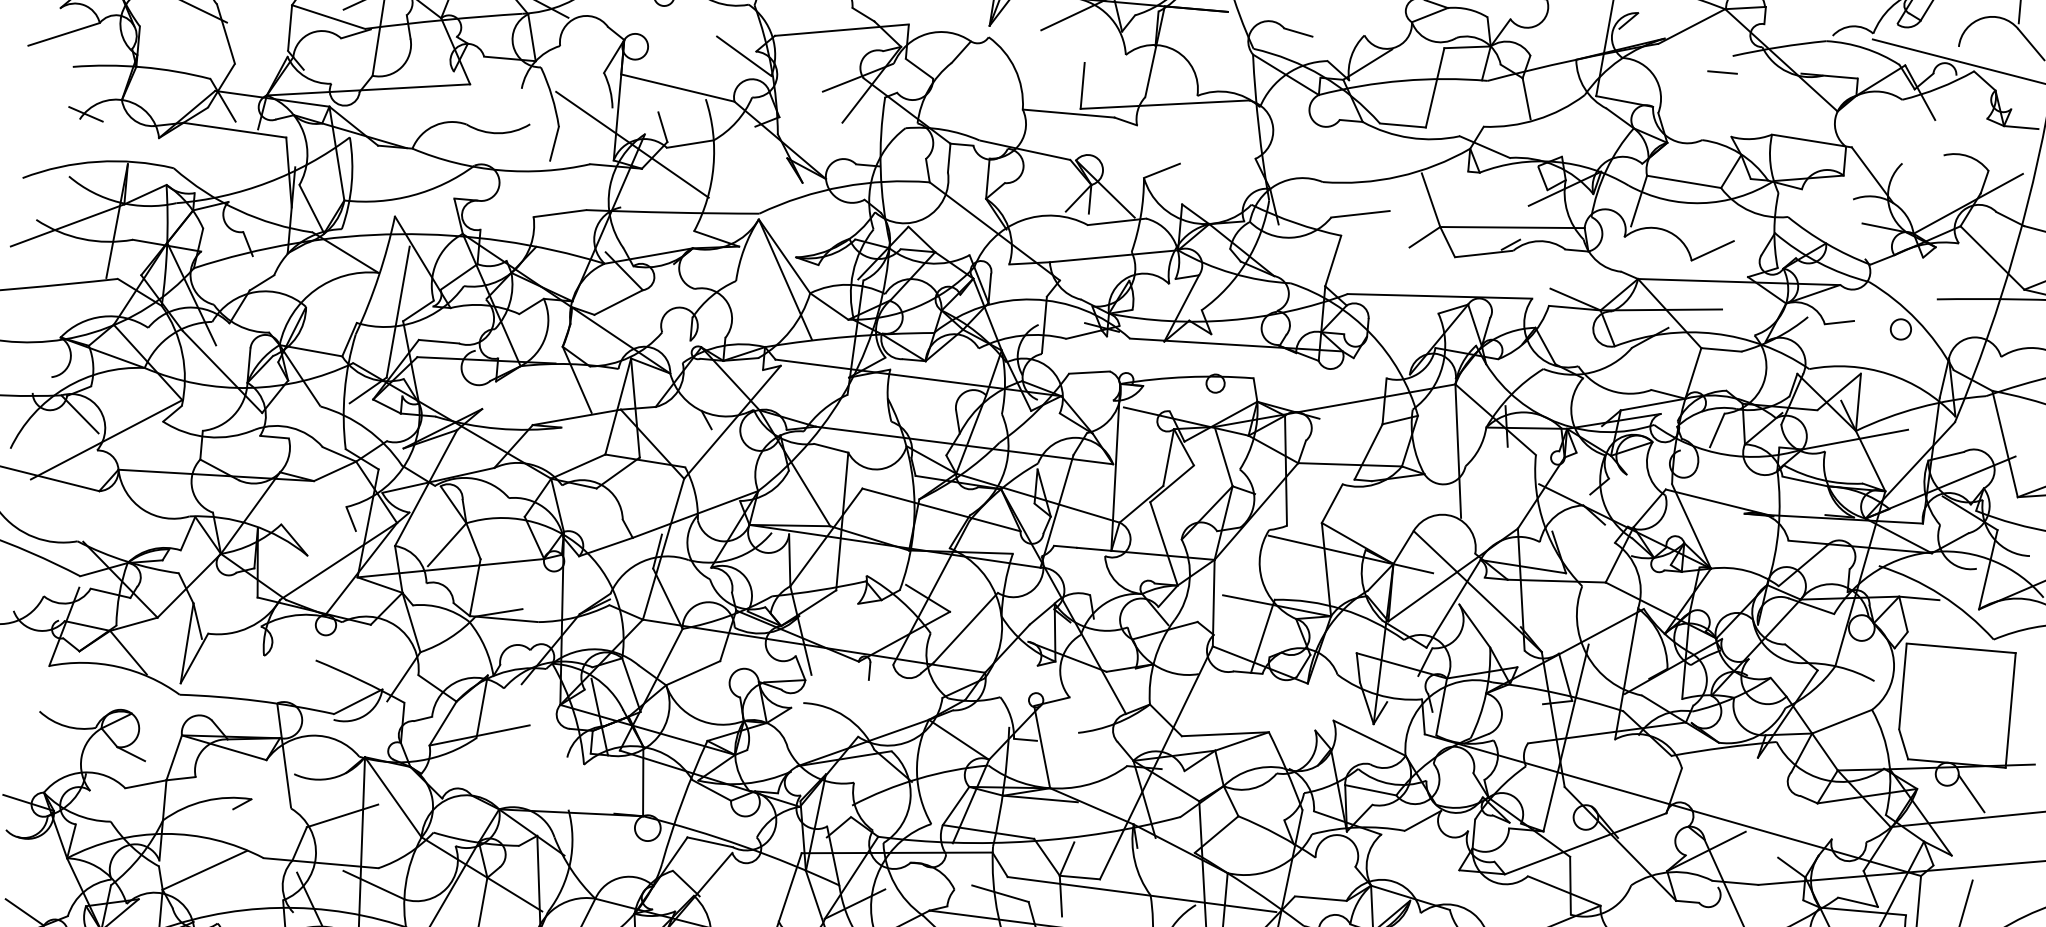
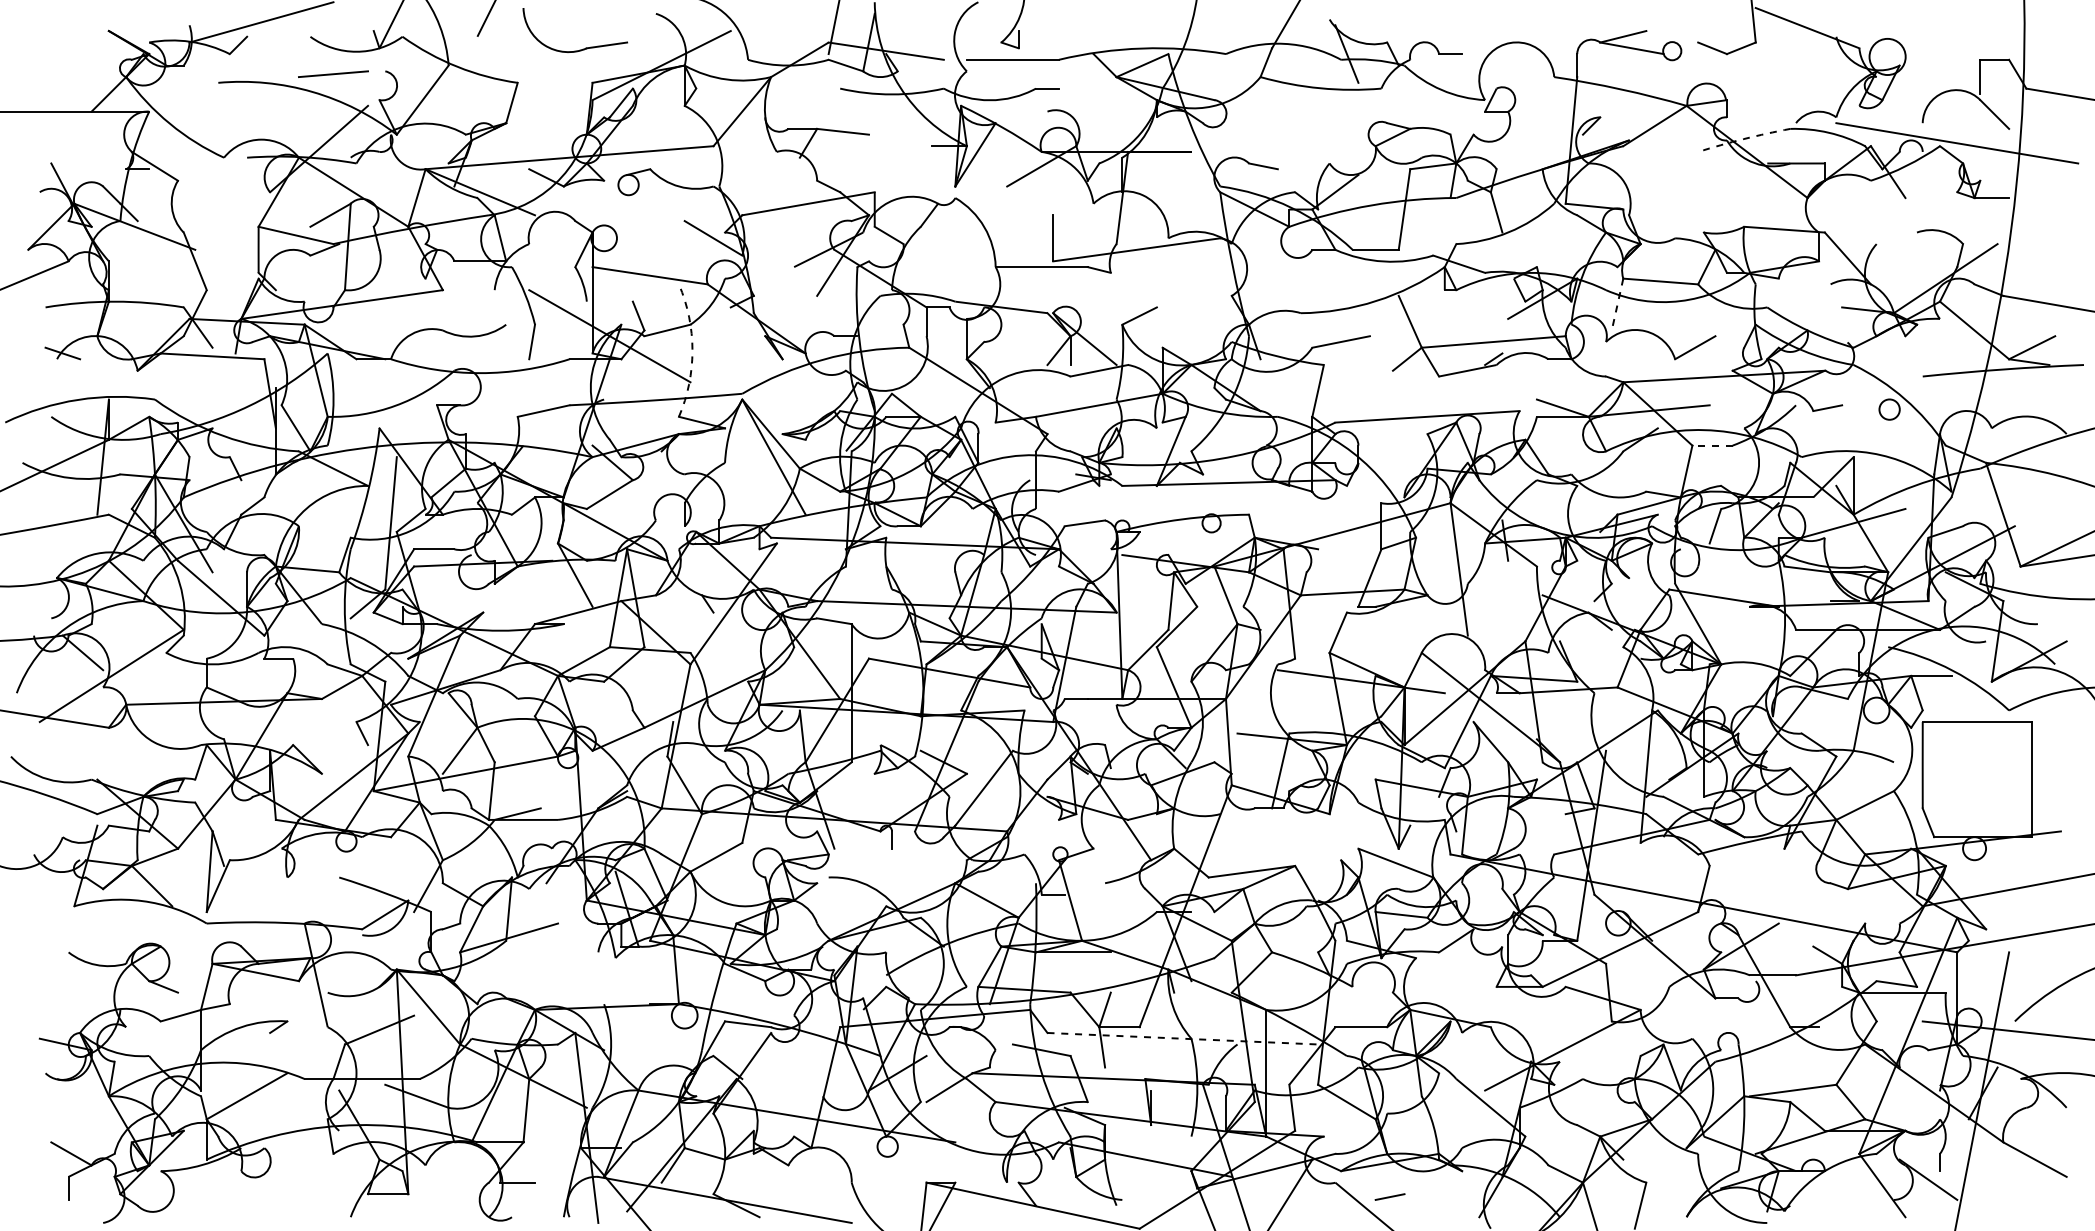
arc: (1778, 47) -> (1743, 139), solid -> dashed
line: (1722, 71) -> (1689, 168), removed
arc: (713, 166) -> (692, 350), solid -> dashed
line: (1639, 201) -> (1617, 304), solid -> dashed
line: (1721, 349) -> (1712, 445), solid -> dashed
line: (1971, 793) -> (2000, 865), removed
line: (1142, 894) -> (1183, 1038), solid -> dashed

